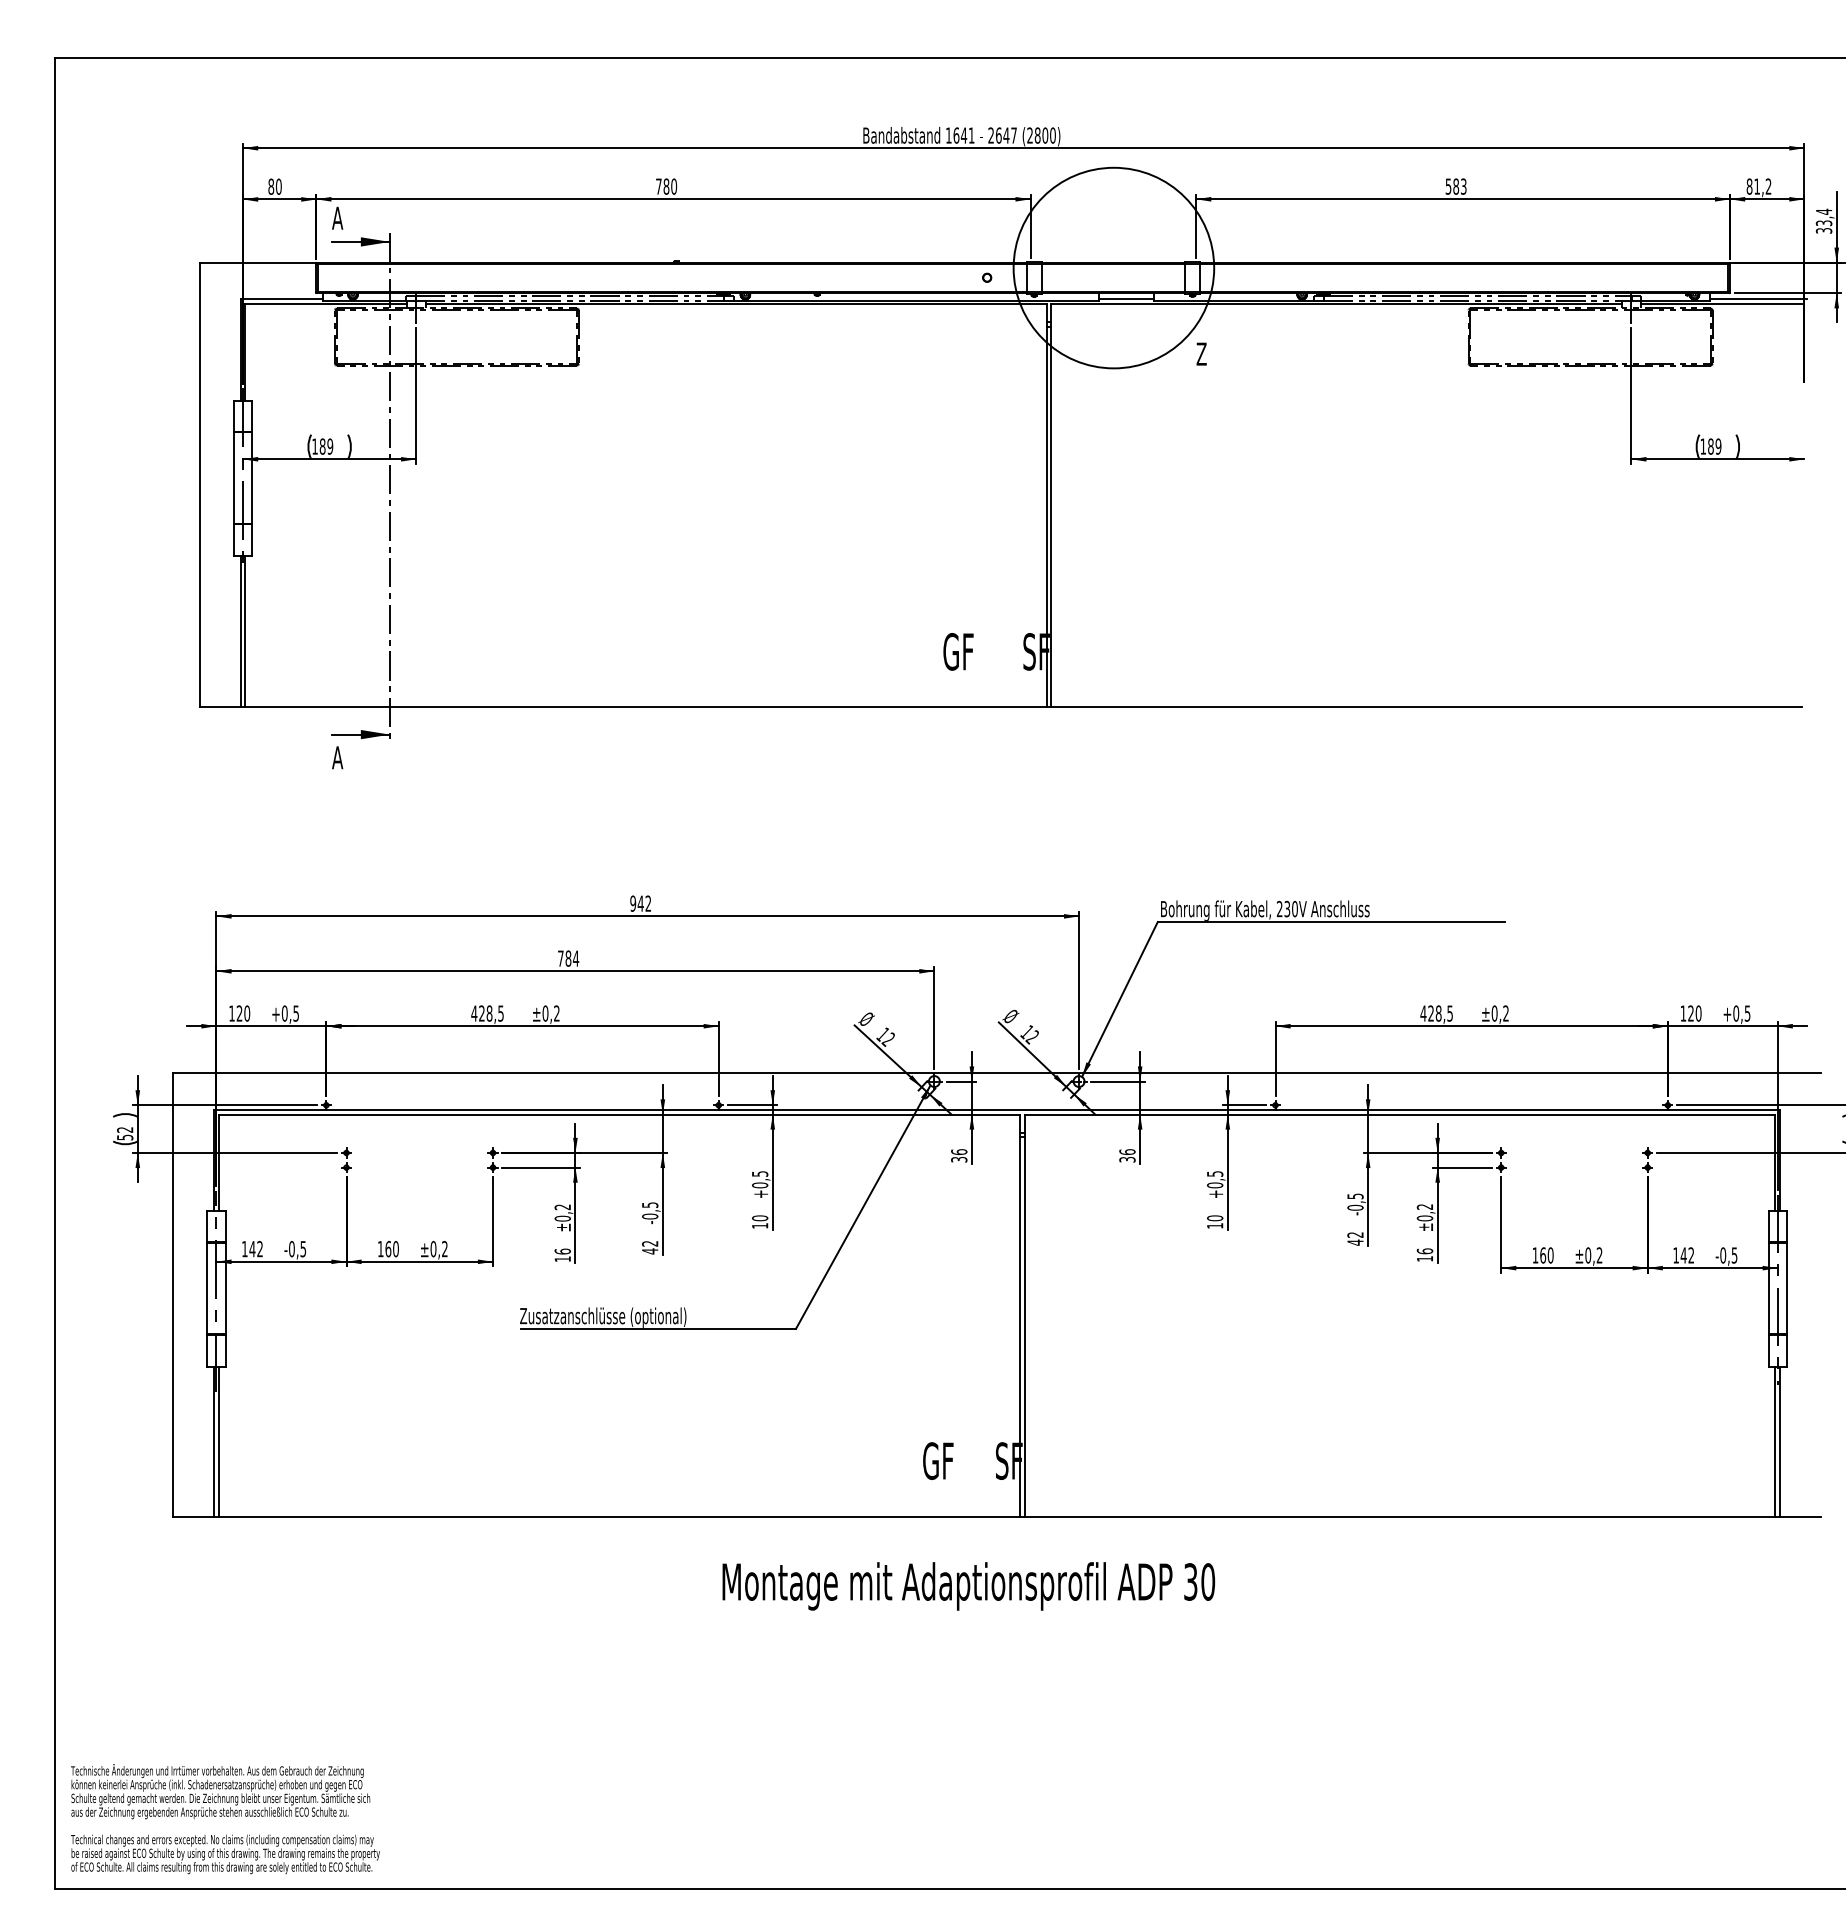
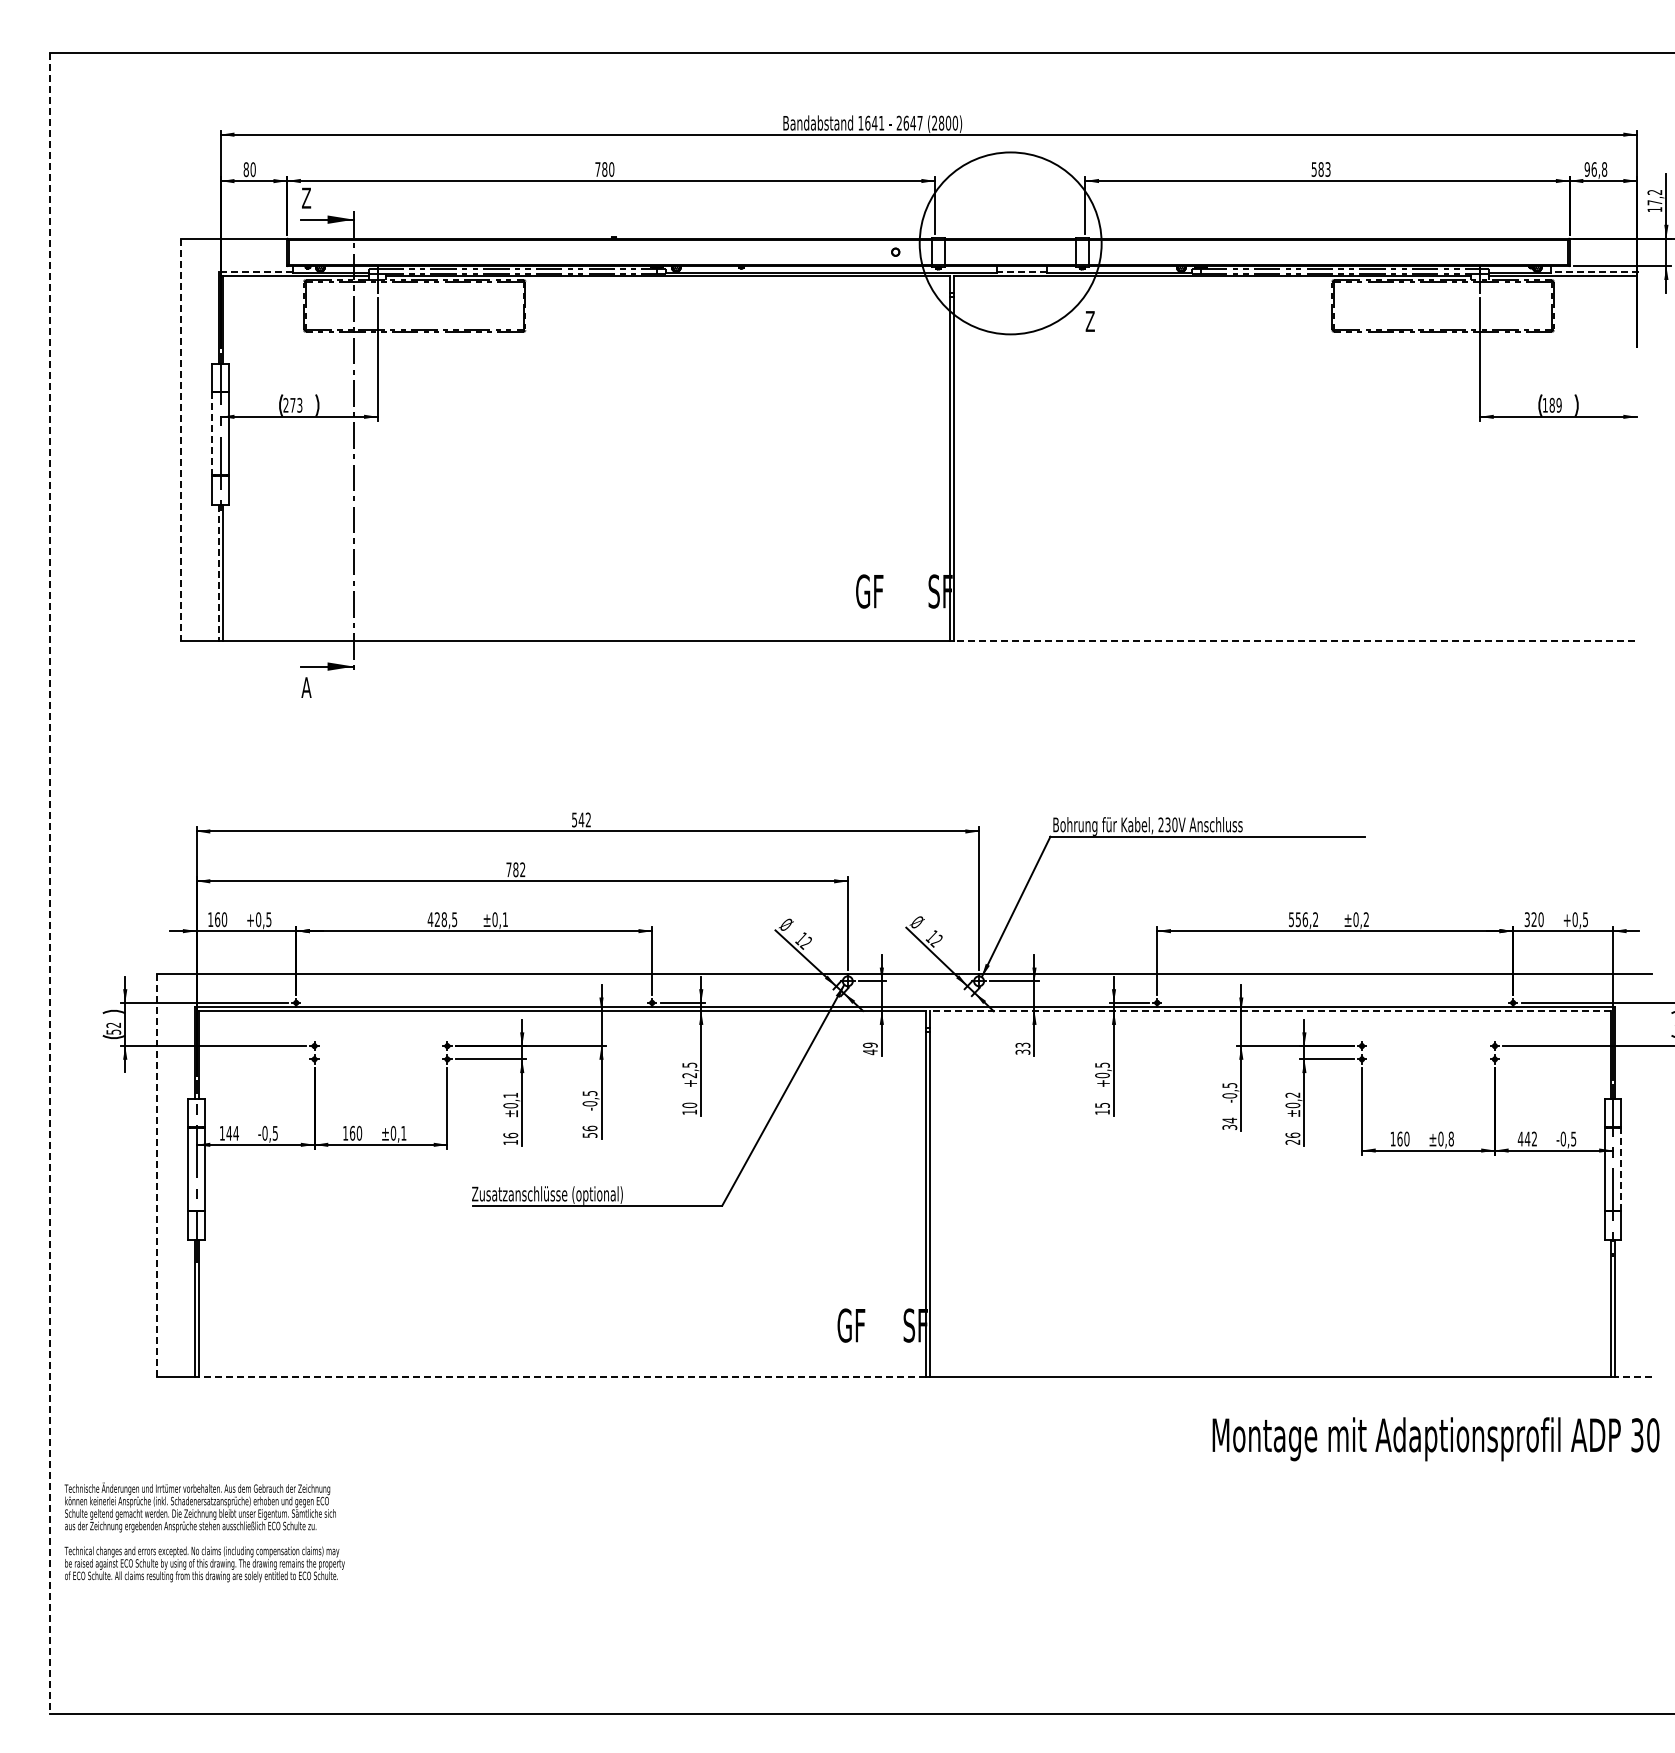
text: (1758, 186) -> (1595, 169), 81,2 -> 96,8
text: (337, 217) -> (306, 197), A -> Z
text: (1823, 220) -> (1654, 200), 33,4 -> 17,2
line: (281, 299) -> (255, 271), solid -> dashed
line: (1126, 299) -> (1022, 271), solid -> dashed
line: (1757, 299) -> (1594, 271), solid -> dashed
text: (322, 445) -> (292, 404), 189 -> 273
line: (234, 477) -> (212, 433), solid -> dashed
line: (199, 485) -> (181, 440), solid -> dashed
line: (240, 631) -> (218, 573), solid -> dashed
line: (1426, 706) -> (1294, 641), solid -> dashed
text: (633, 903) -> (574, 819), 942 -> 542
text: (575, 958) -> (522, 869), 784 -> 782
line: (55, 973) -> (50, 883), solid -> dashed
text: (239, 1013) -> (217, 919), 120 -> 160
text: (555, 1013) -> (504, 919), ±0,2 -> ±0,1
text: (1436, 1013) -> (1303, 919), 428,5 -> 556,2
text: (1682, 1013) -> (1526, 919), 120 -> 320
line: (1400, 1114) -> (1270, 1011), solid -> dashed
text: (1126, 1151) -> (1022, 1044), 36 -> 33
text: (958, 1155) -> (869, 1048), 36 -> 49
text: (759, 1185) -> (689, 1075), +0,5 -> +2,5
text: (562, 1207) -> (510, 1095), ±0,2 -> ±0,1
text: (1215, 1218) -> (1102, 1105), 10 -> 15
text: (1355, 1238) -> (1229, 1123), 42 -> 34
text: (649, 1247) -> (589, 1131), 42 -> 56
text: (259, 1248) -> (235, 1132), 142 -> 144
text: (444, 1248) -> (403, 1132), ±0,2 -> ±0,1
text: (1598, 1254) -> (1450, 1138), ±0,2 -> ±0,8
text: (1675, 1254) -> (1520, 1138), 142 -> 442
text: (1424, 1259) -> (1292, 1142), 16 -> 26
line: (1787, 1289) -> (1621, 1169), solid -> dashed
line: (173, 1295) -> (157, 1175), solid -> dashed
line: (618, 1517) -> (561, 1376), solid -> dashed
line: (1800, 1517) -> (1633, 1376), solid -> dashed
text: (968, 1586) -> (1435, 1439), moved
text: (225, 1819) -> (204, 1532), moved

